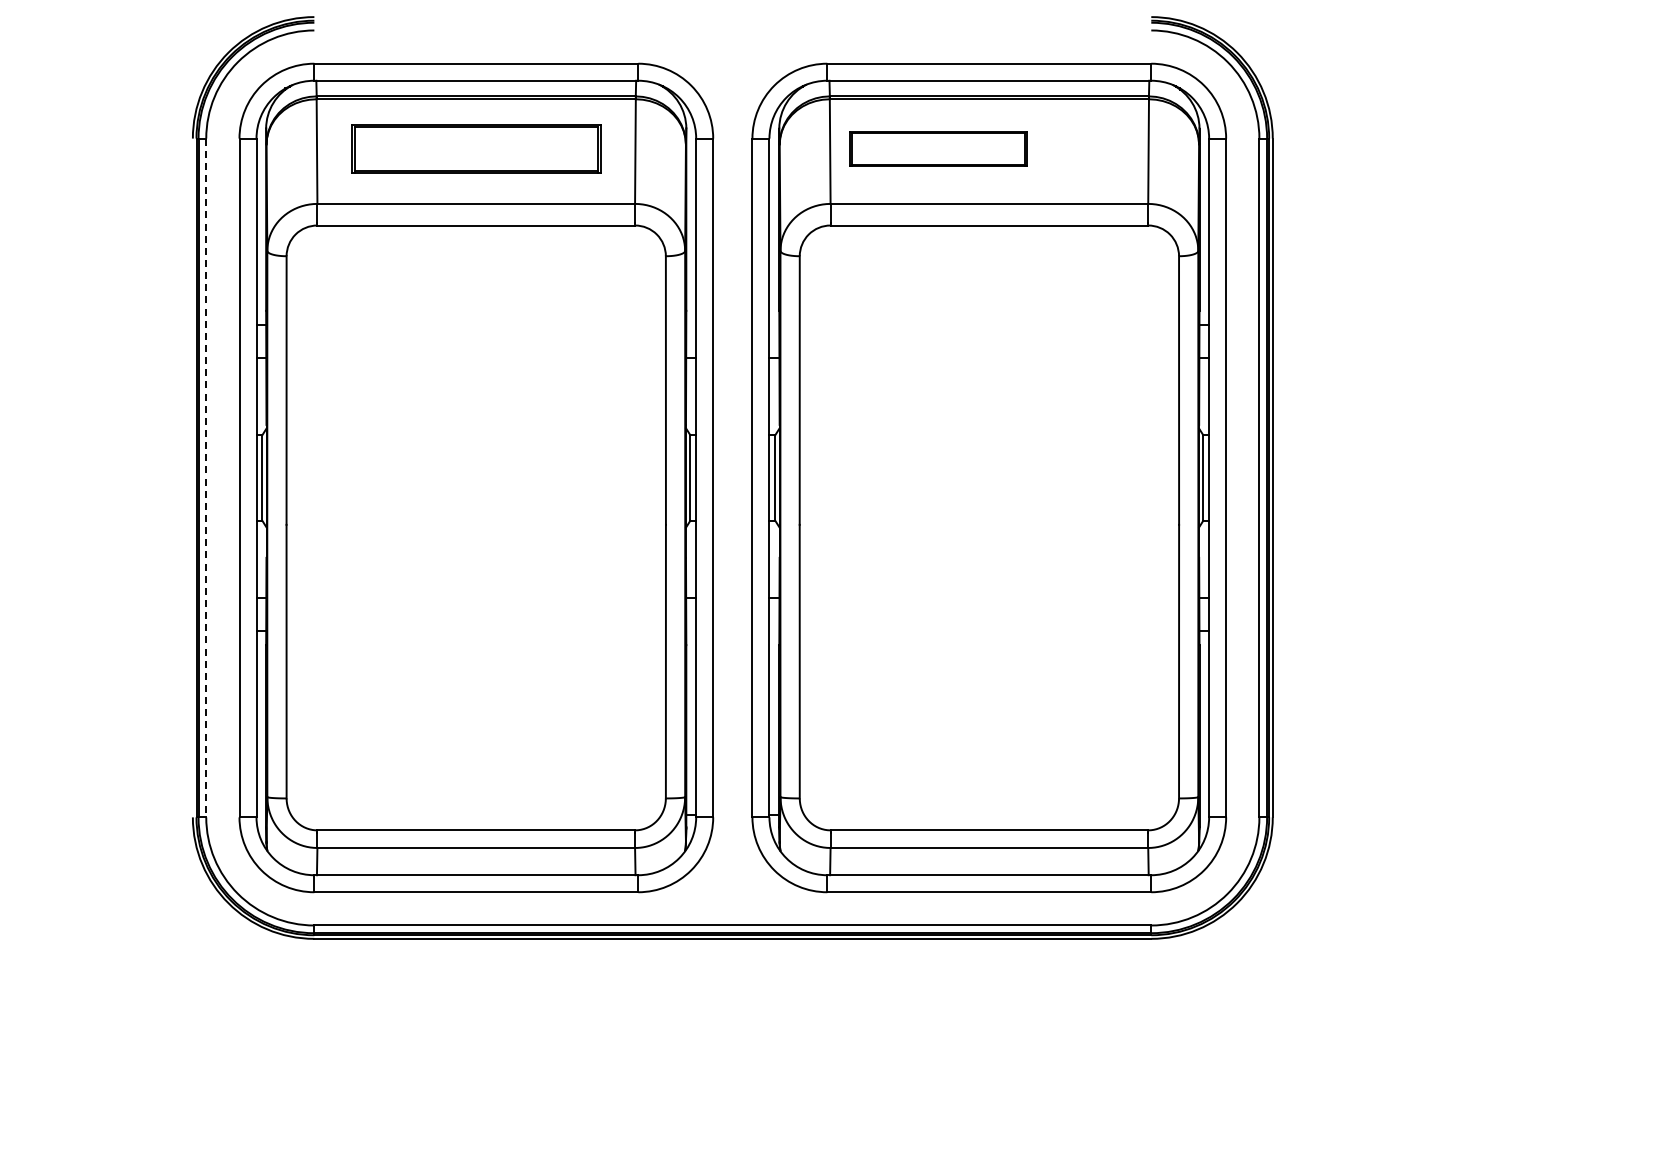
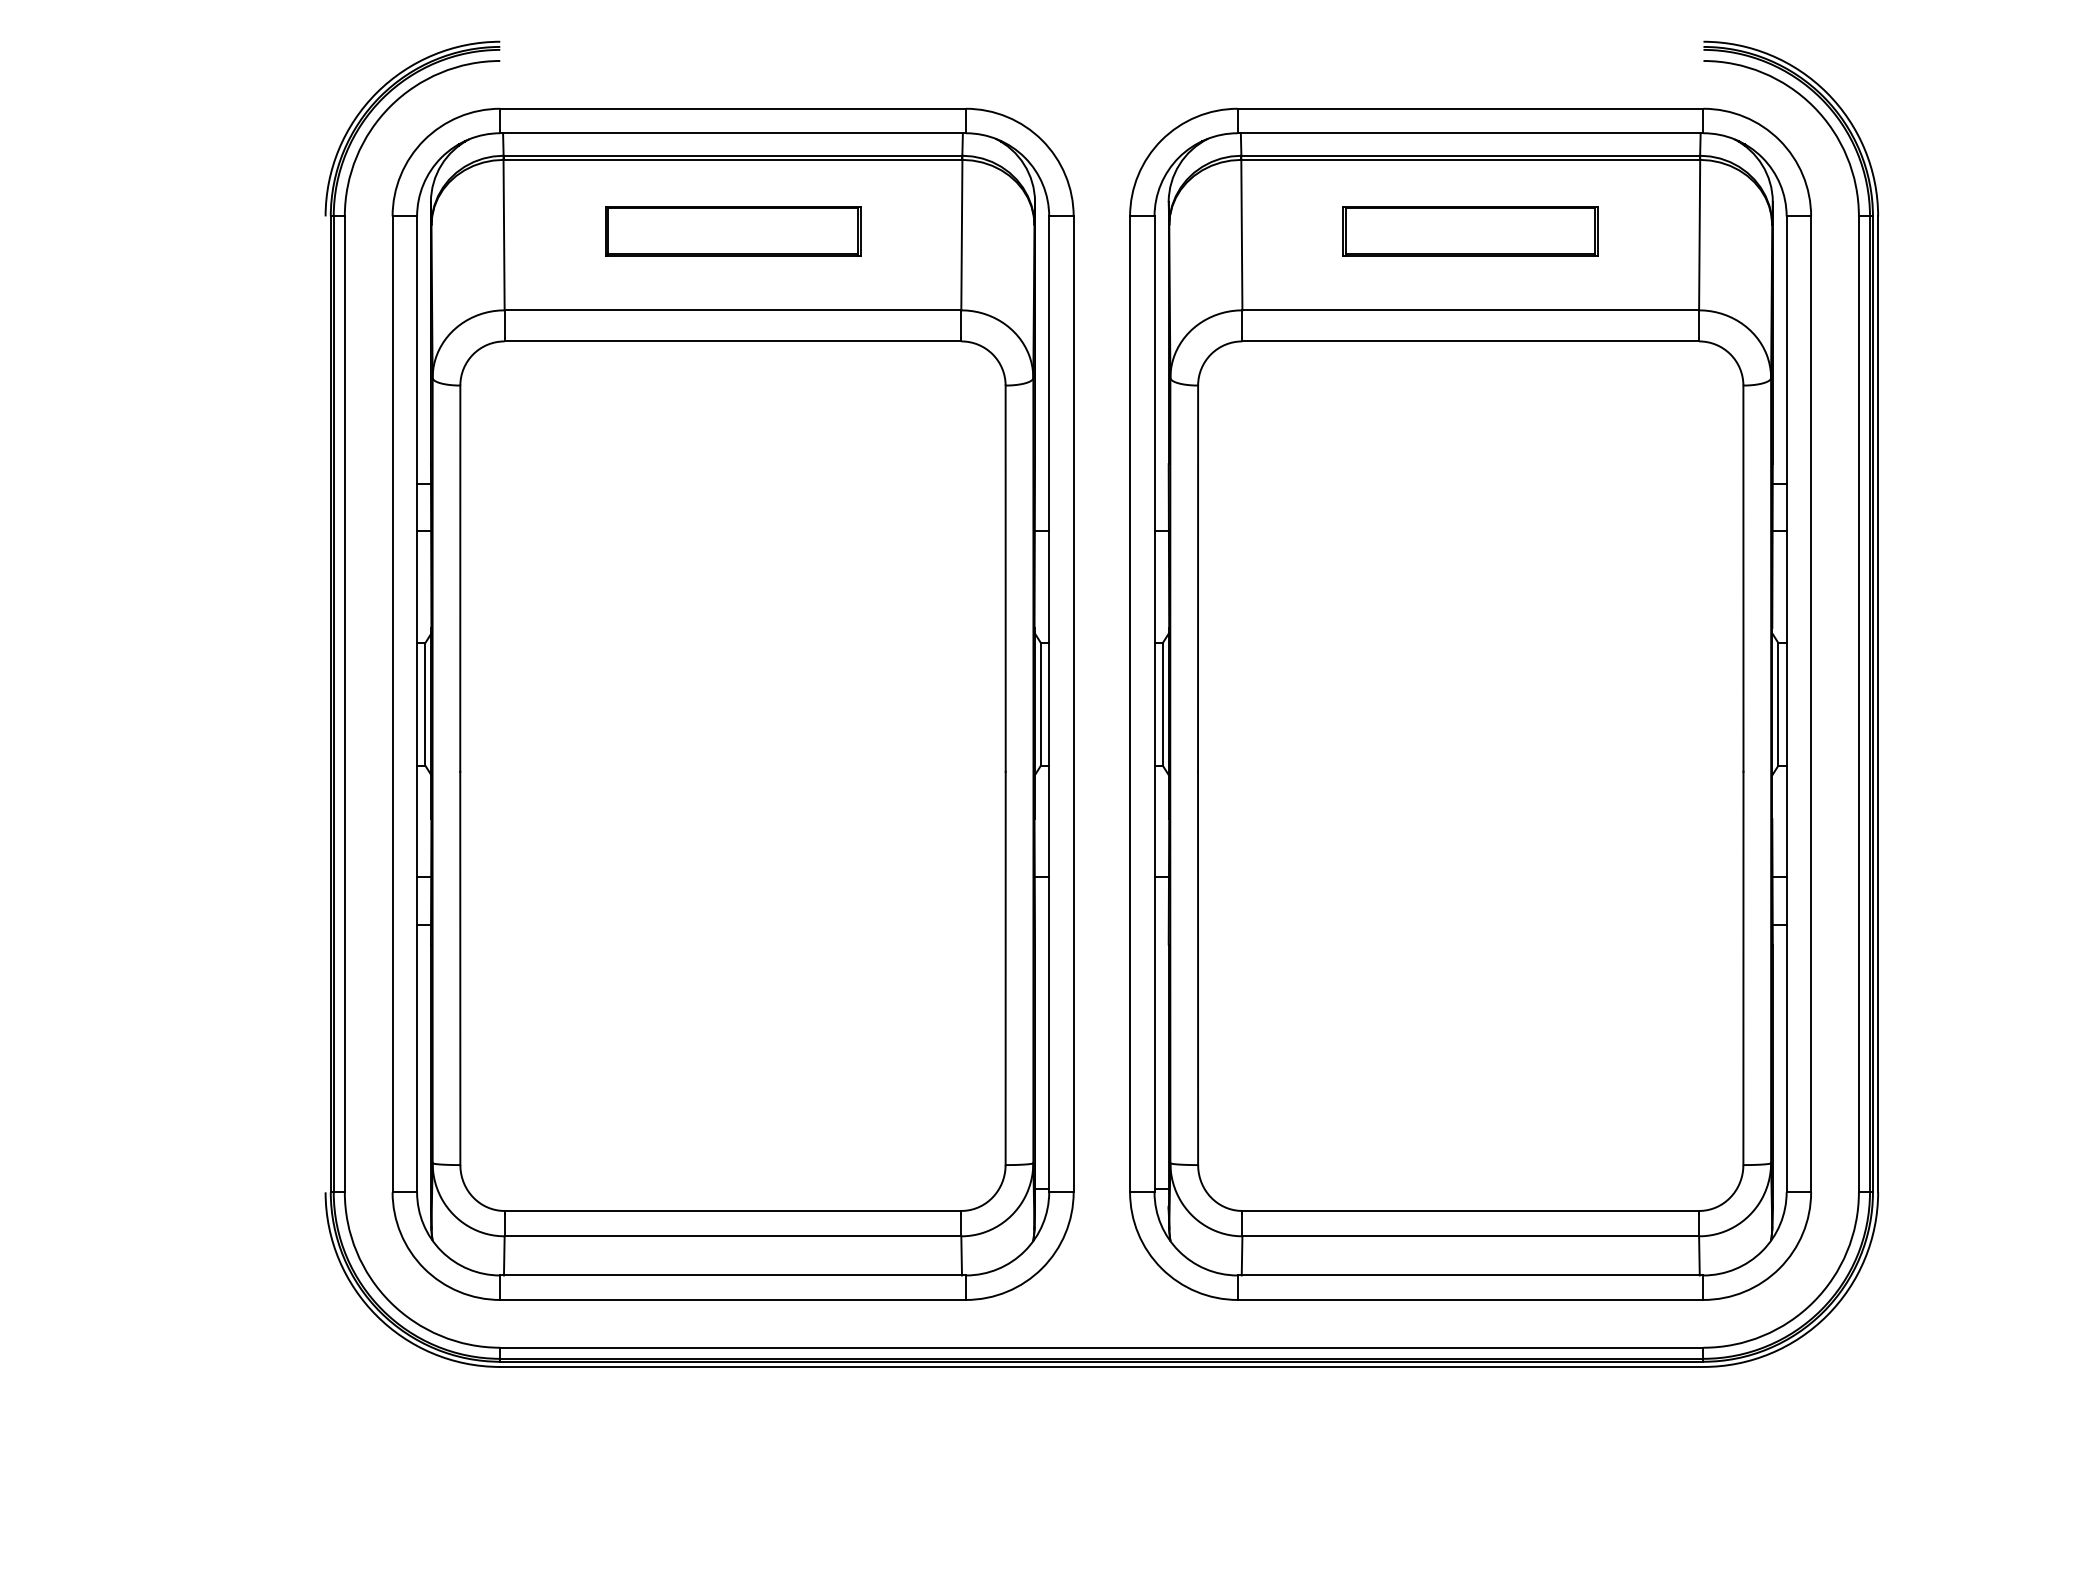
part: (476, 148) -> (733, 230), size x0.71
part: (938, 148) -> (1470, 230), moved
line: (206, 478) -> (345, 705), dashed -> solid

